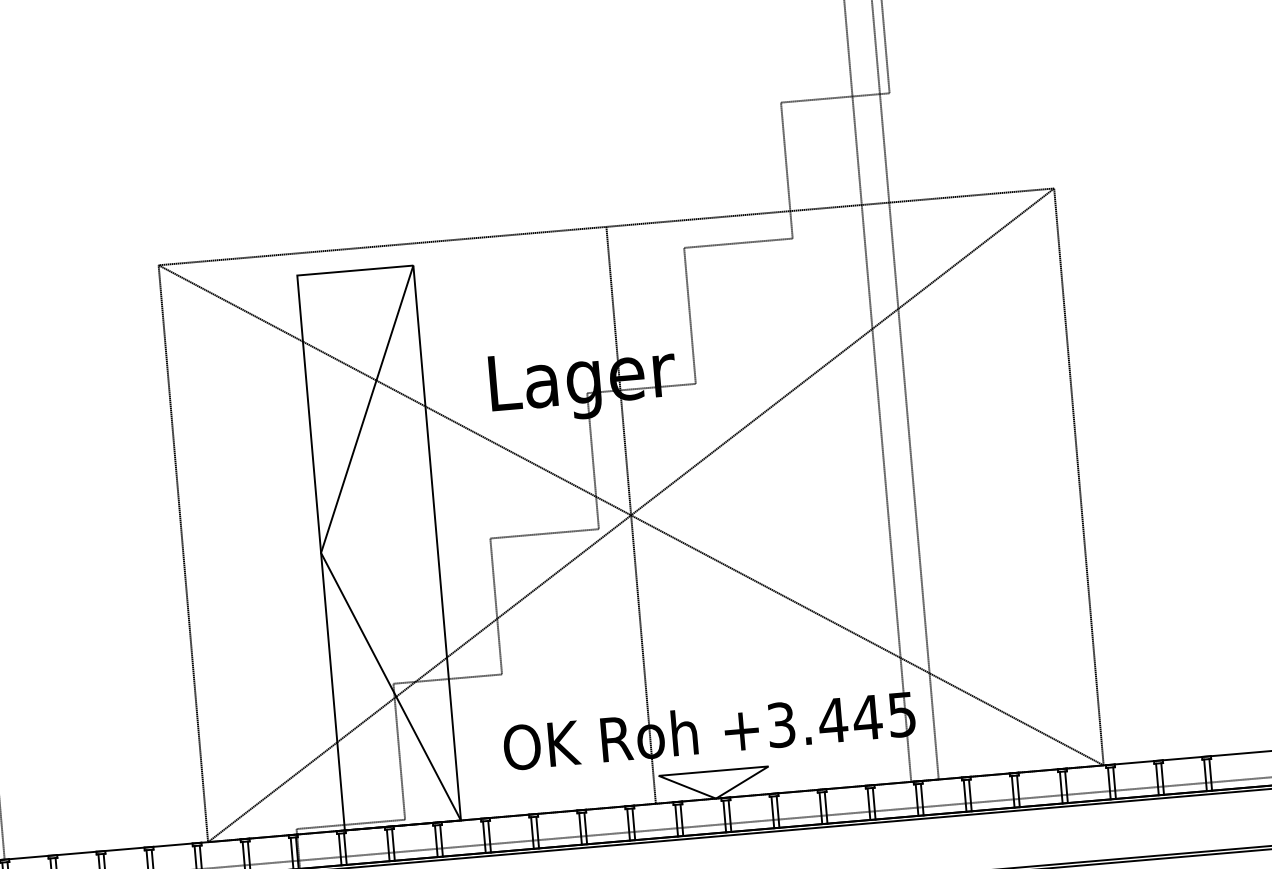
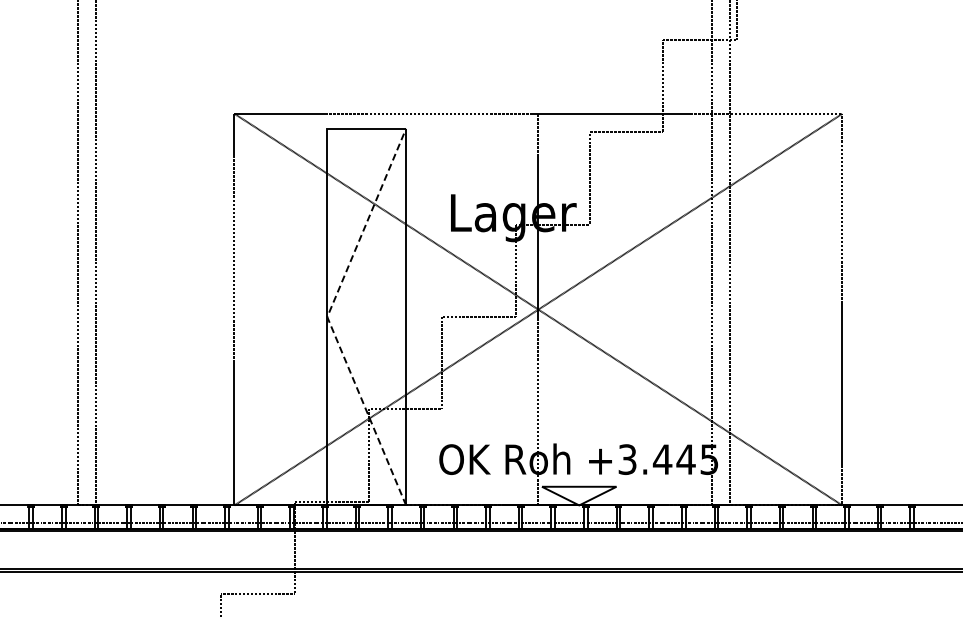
line: (321, 553) -> (327, 317), solid -> dashed

